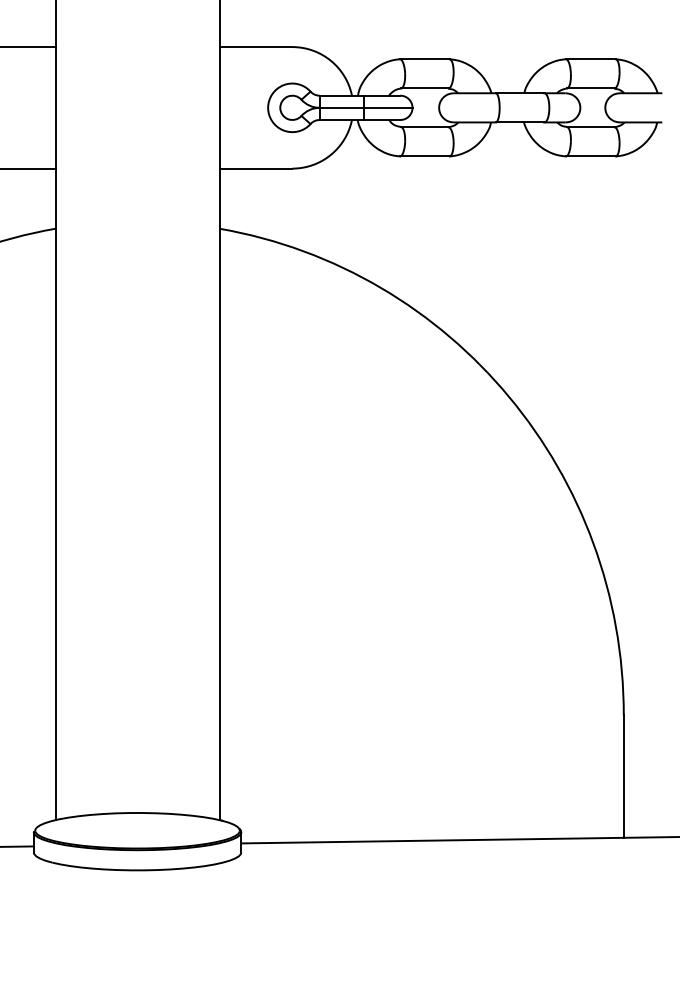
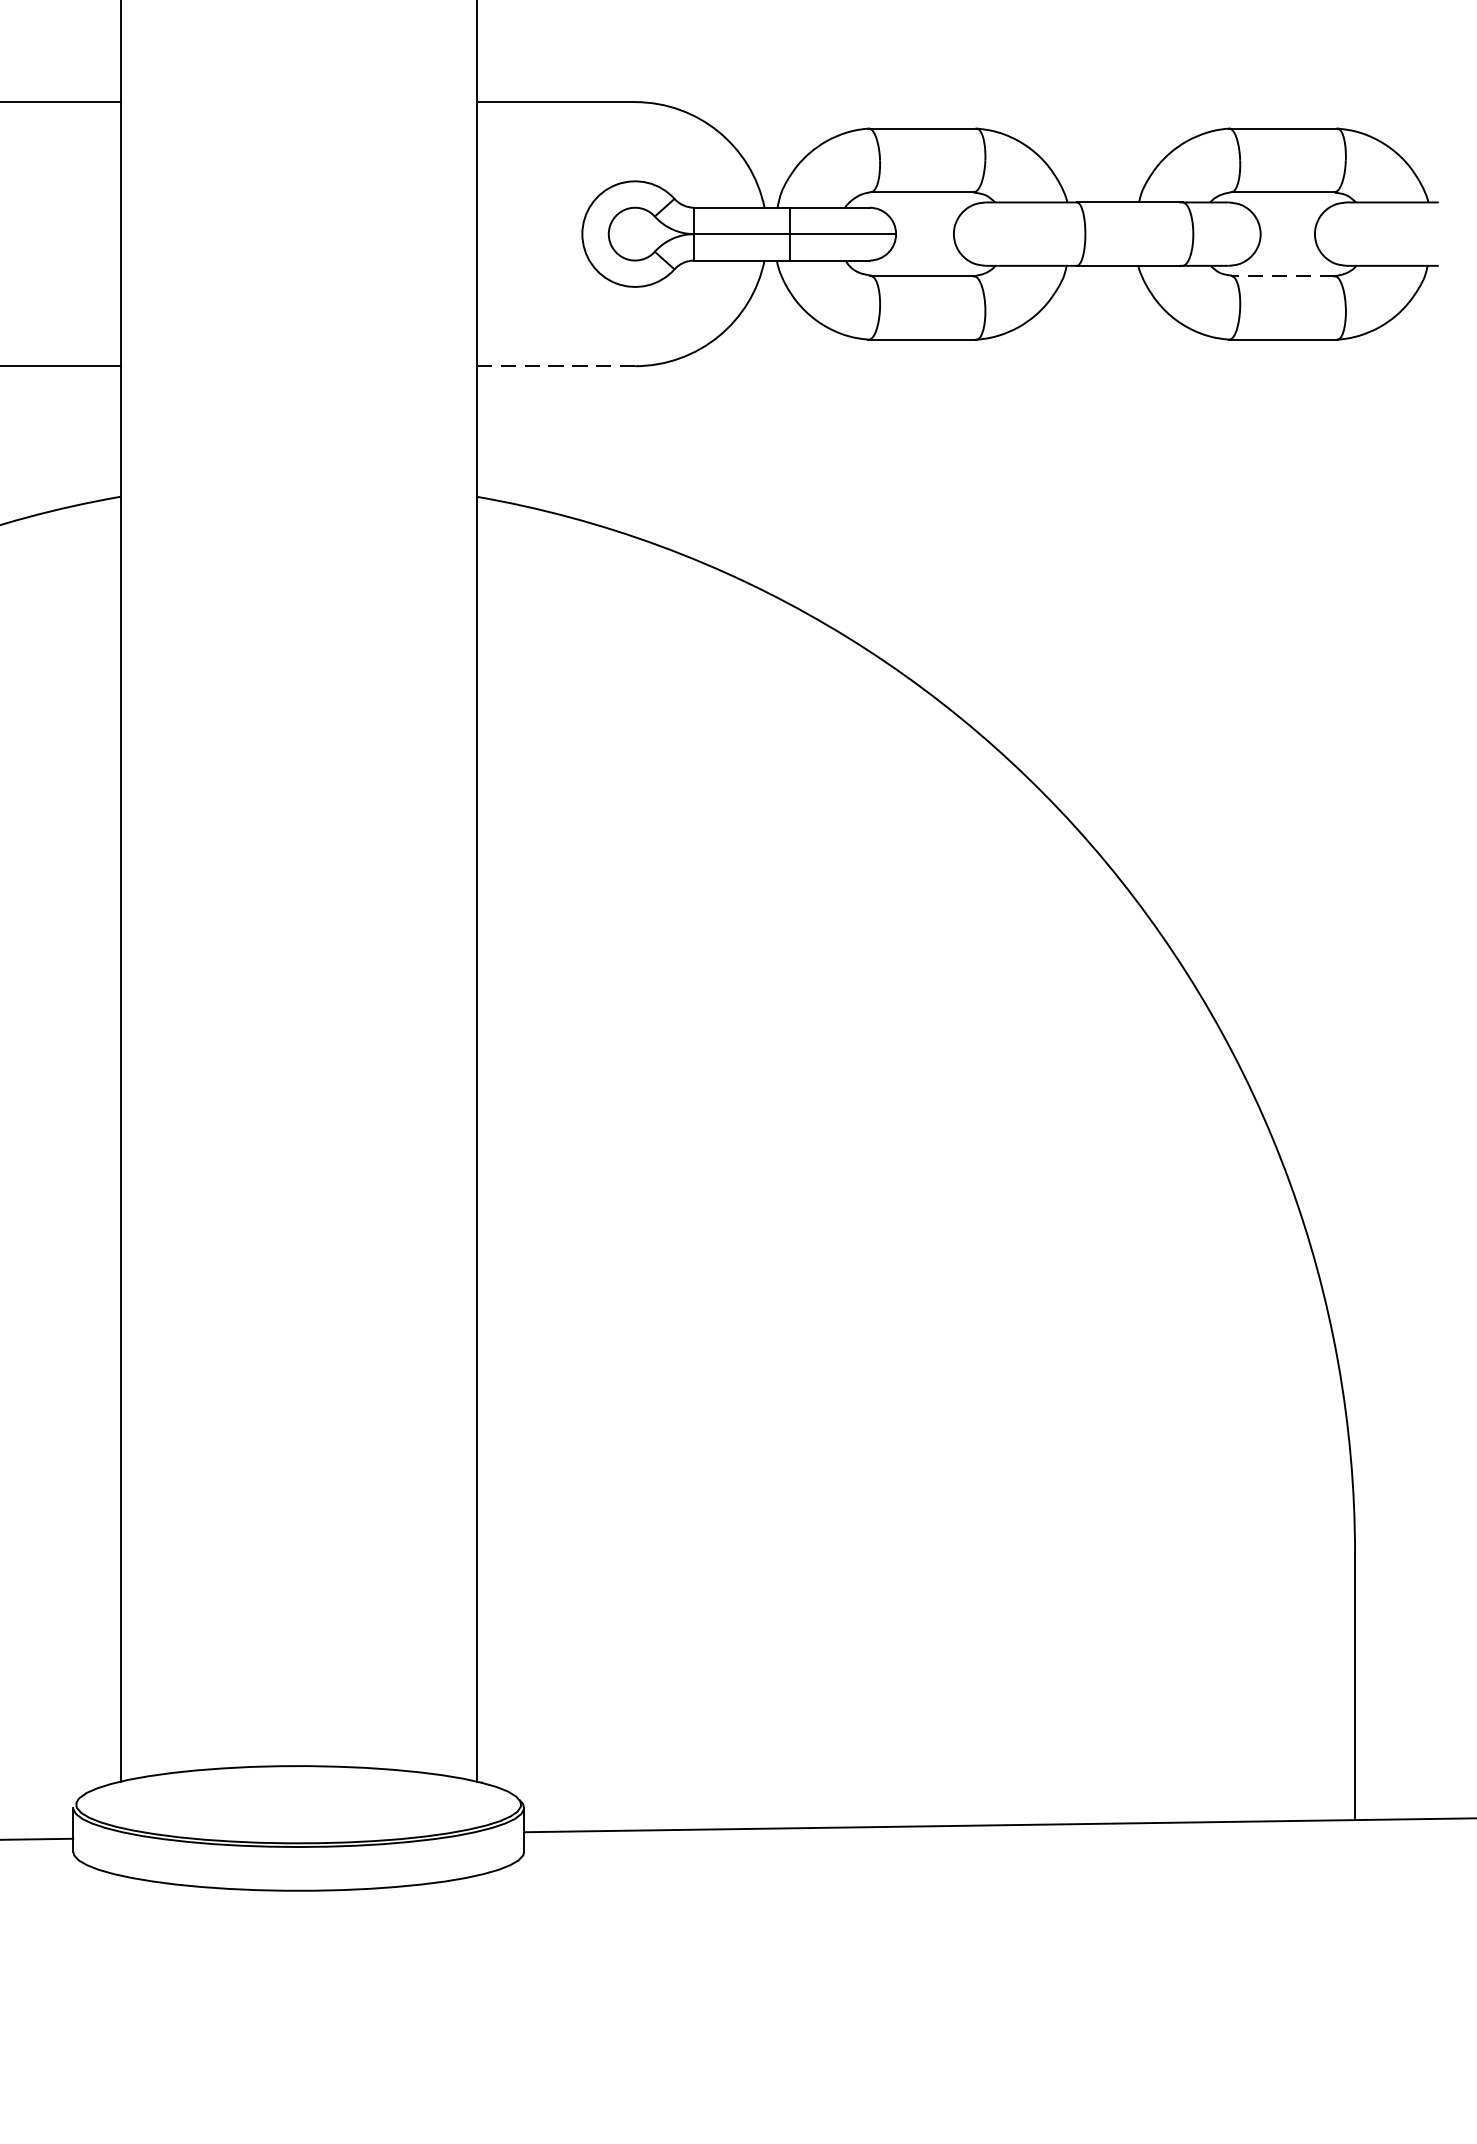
line: (590, 127) -> (1282, 276), solid -> dashed
line: (256, 168) -> (557, 365), solid -> dashed

